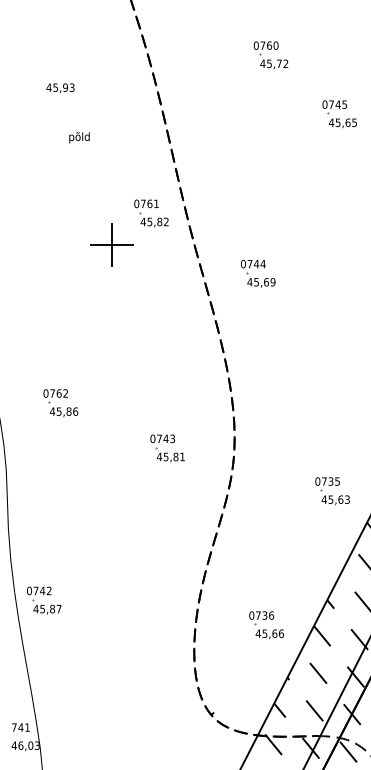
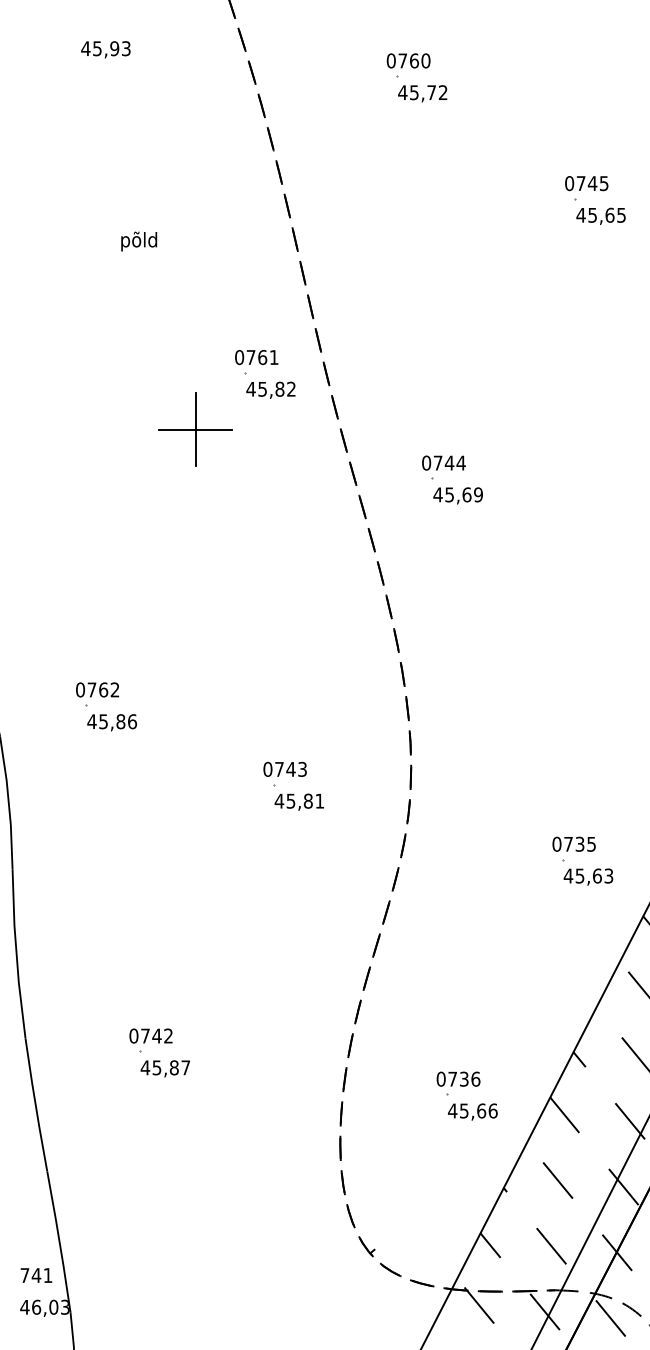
part: (270, 55) -> (416, 78), moved
text: (60, 88) -> (105, 50), moved
part: (44, 600) -> (160, 1052), moved

